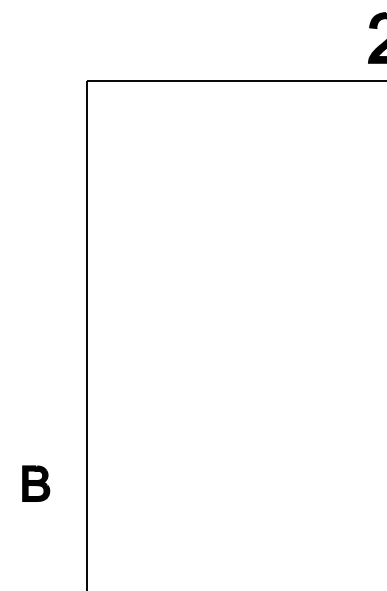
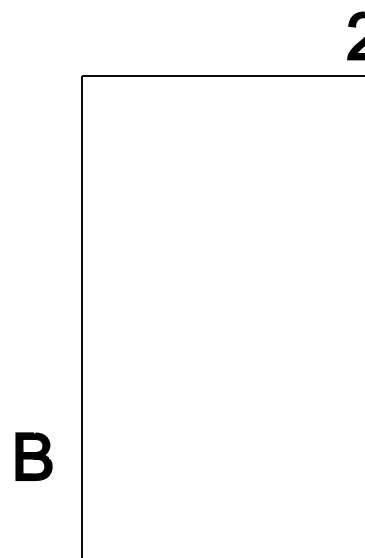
part: (35, 483) -> (33, 456), size x1.43

